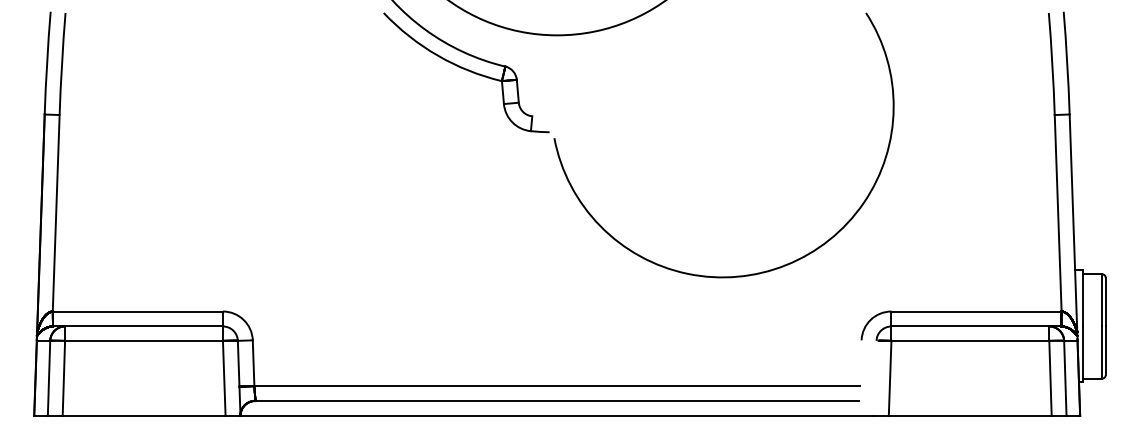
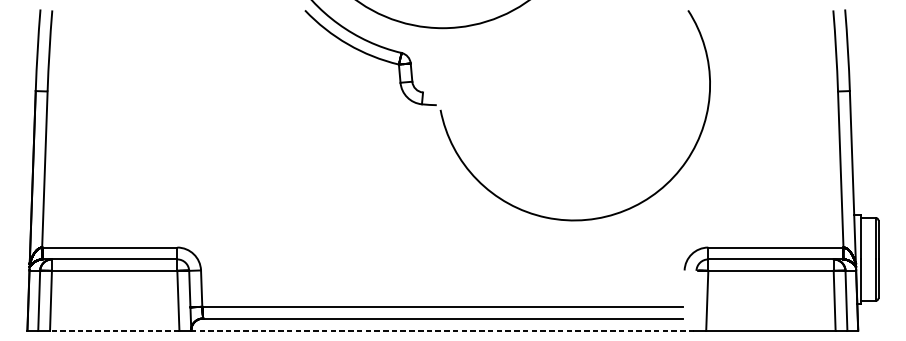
line: (143, 416) -> (114, 330), solid -> dashed
line: (557, 416) -> (443, 330), solid -> dashed

